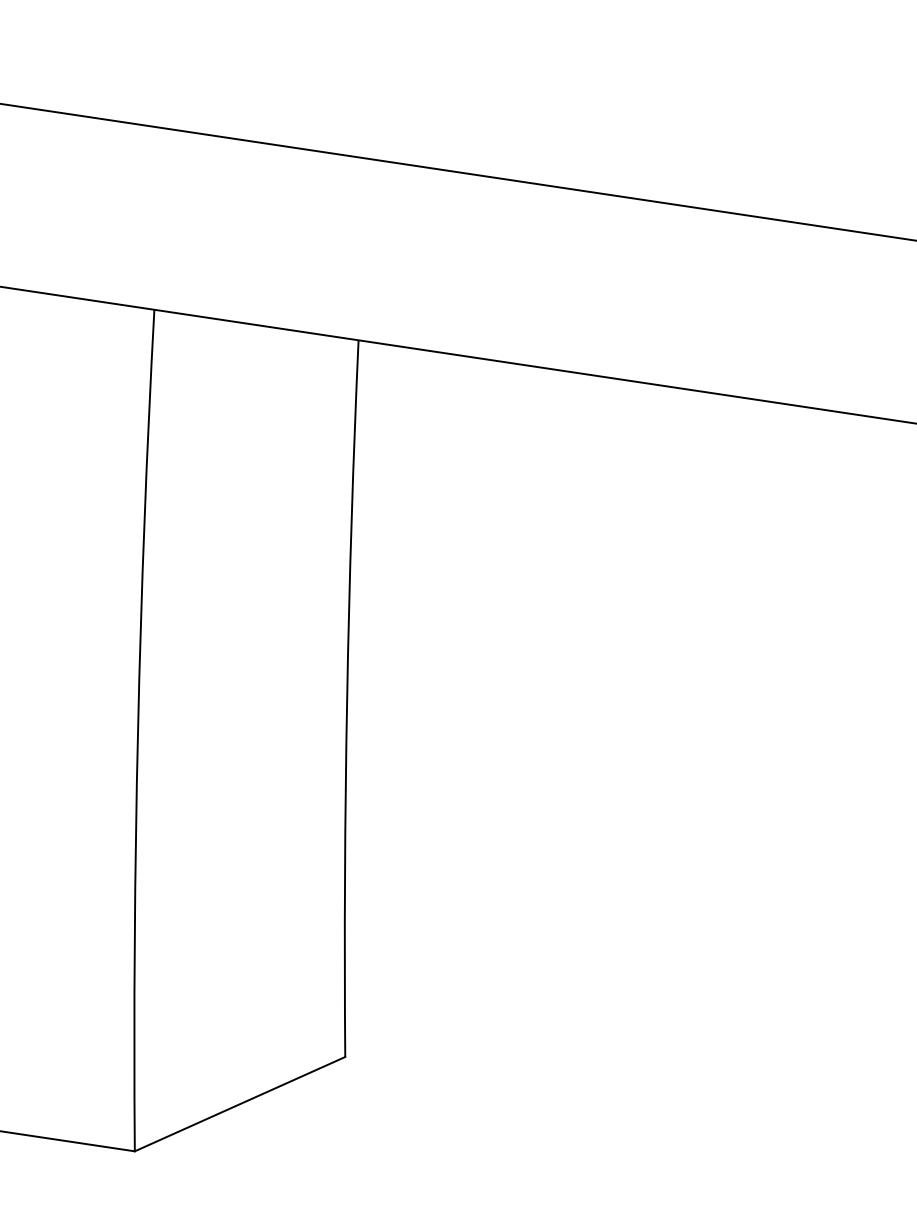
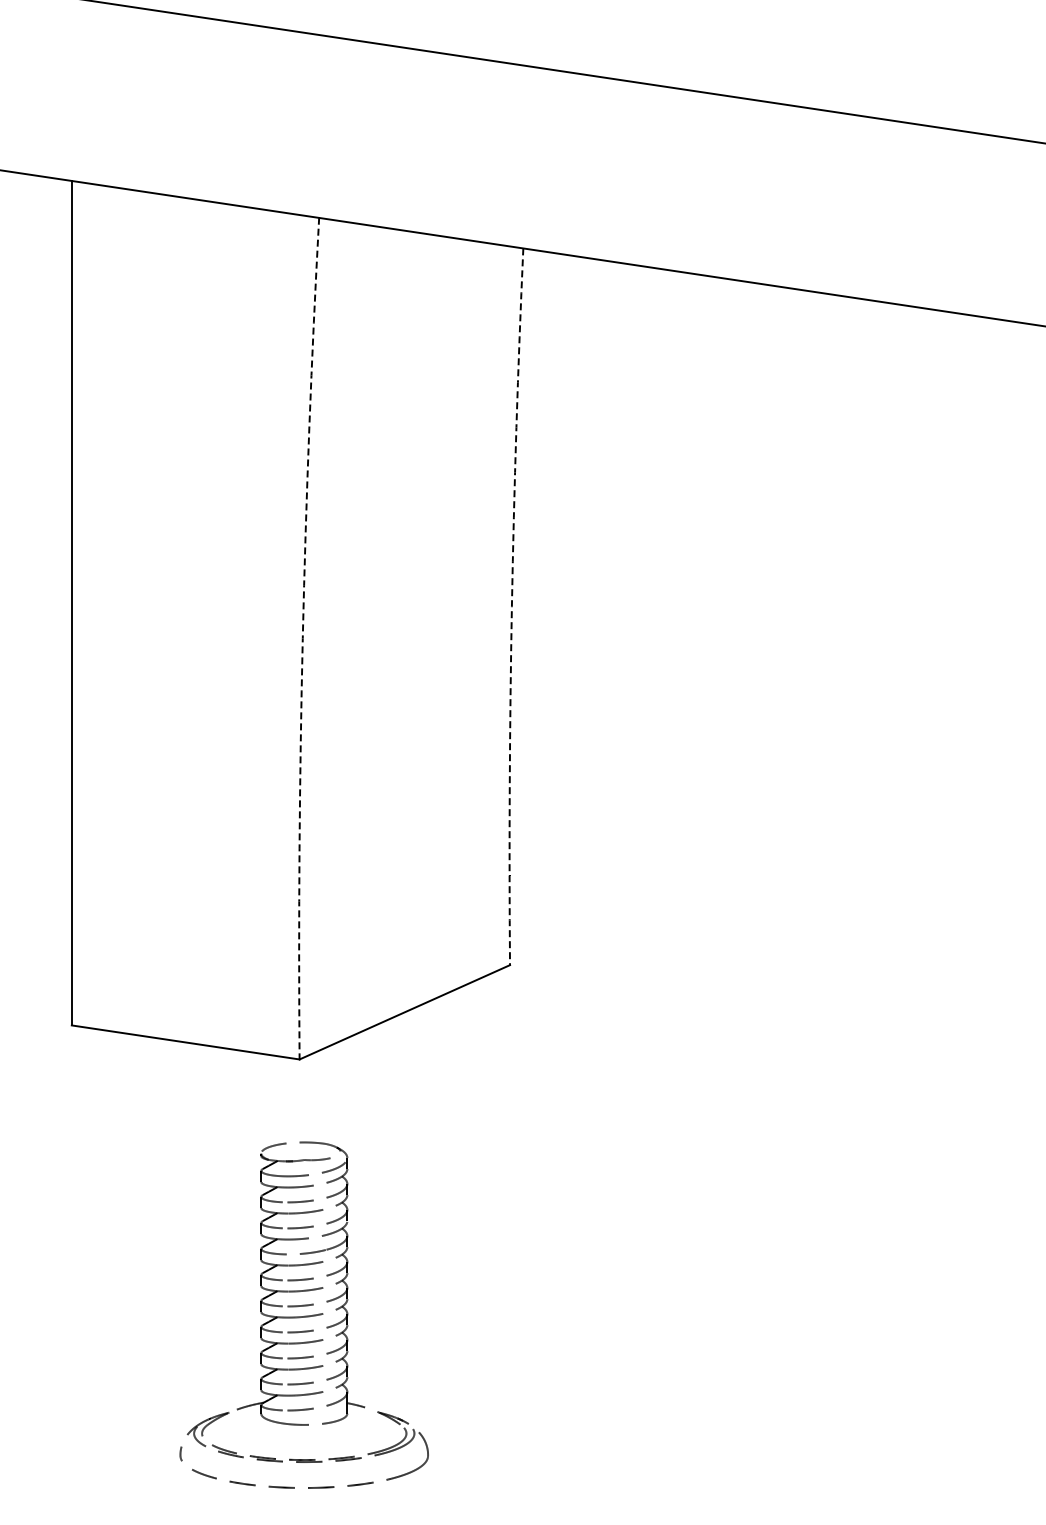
arc: (346, 698) -> (511, 606), solid -> dashed
arc: (137, 730) -> (302, 638), solid -> dashed

